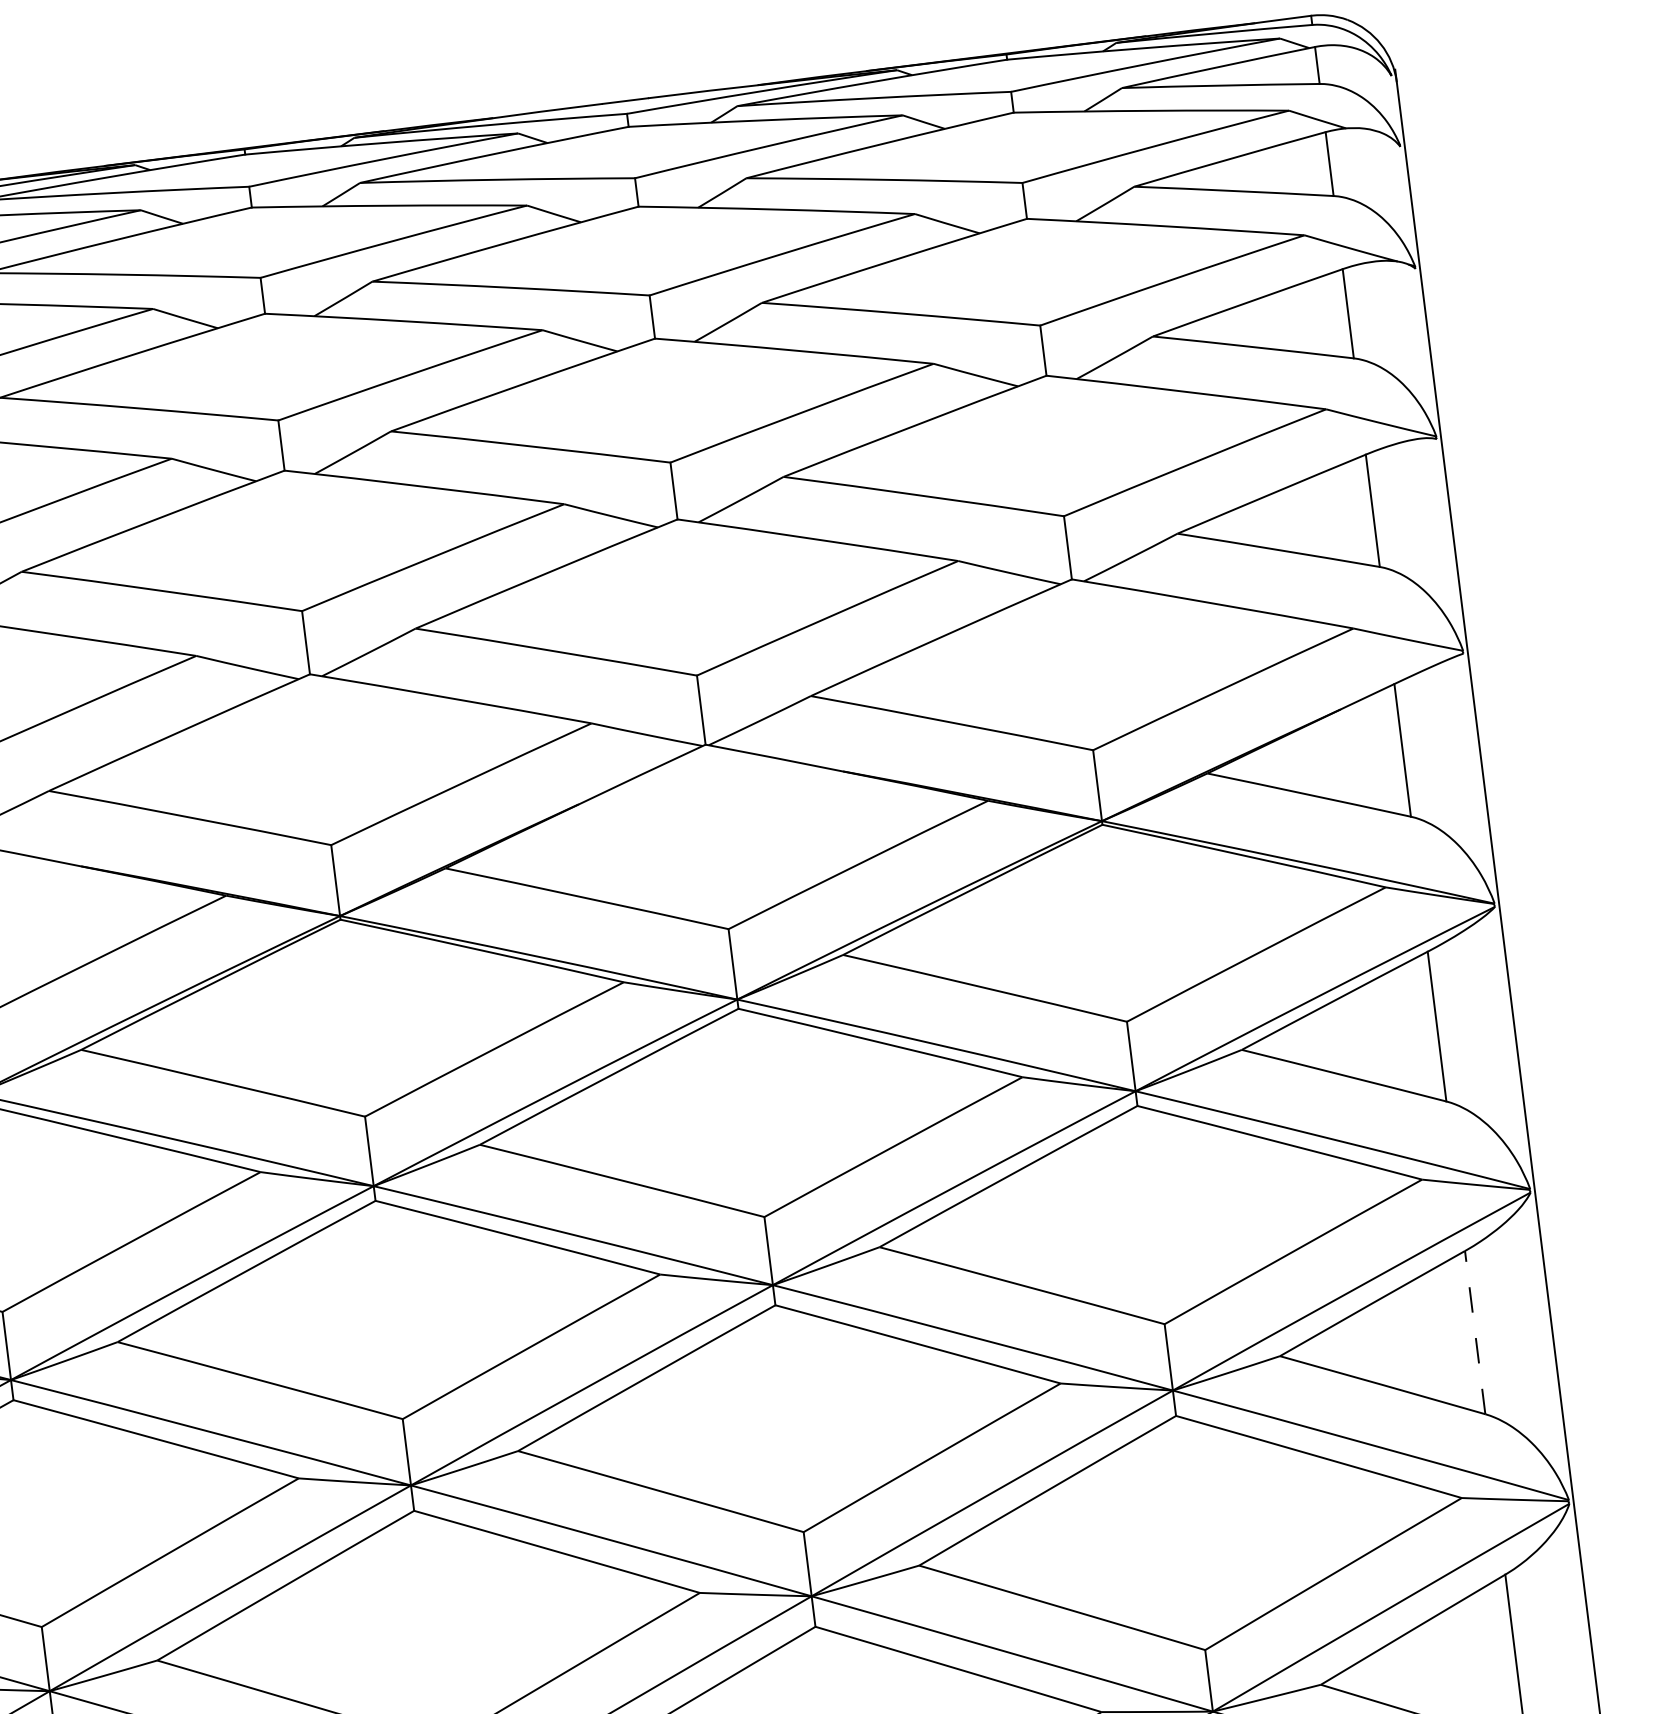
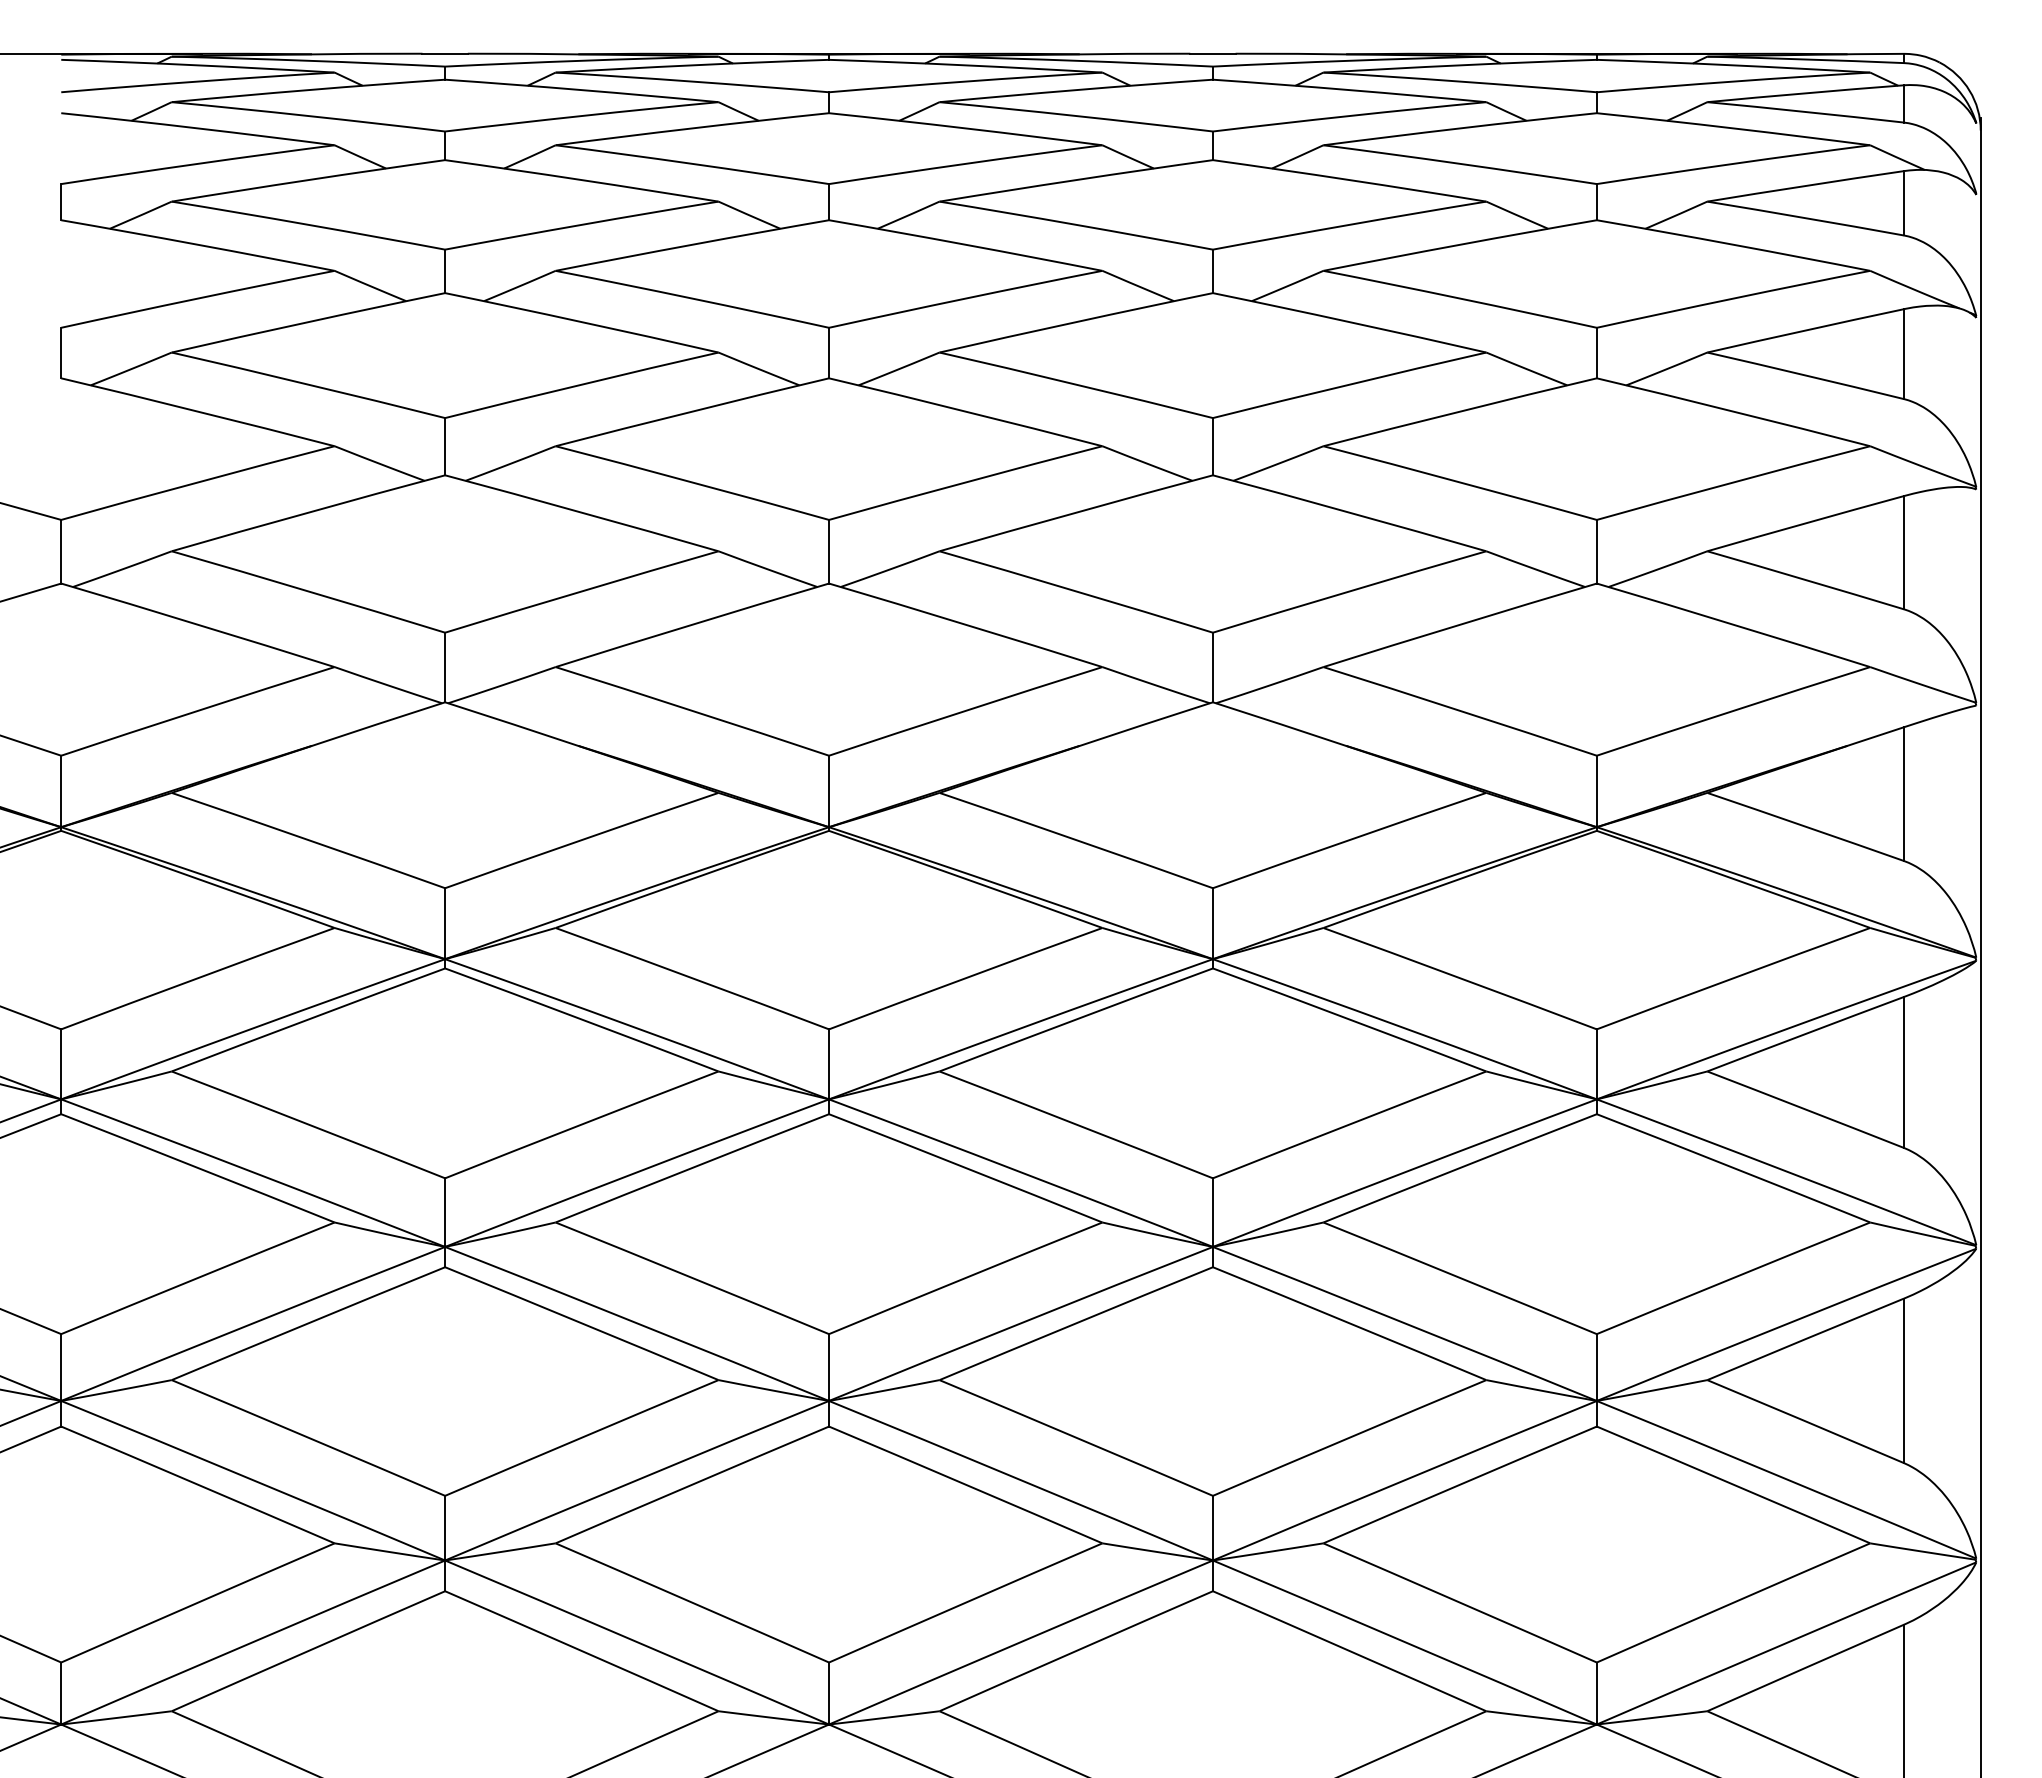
line: (1474, 1332) -> (1903, 1380), dashed -> solid

